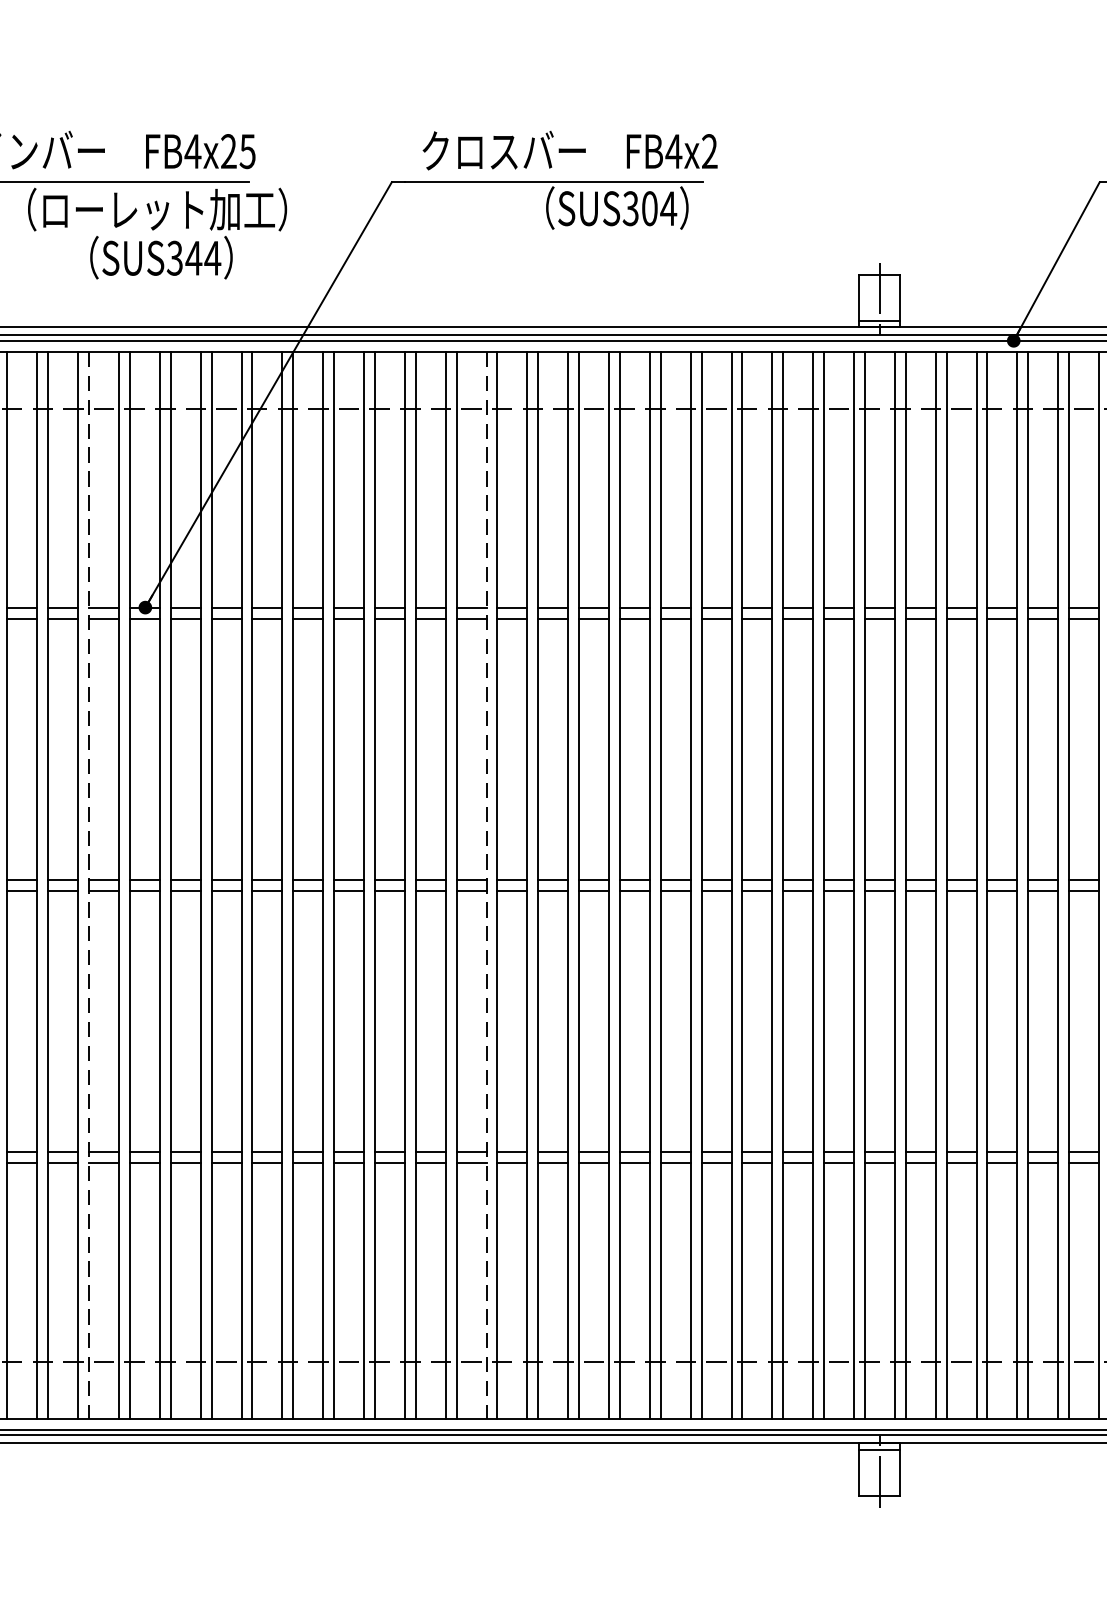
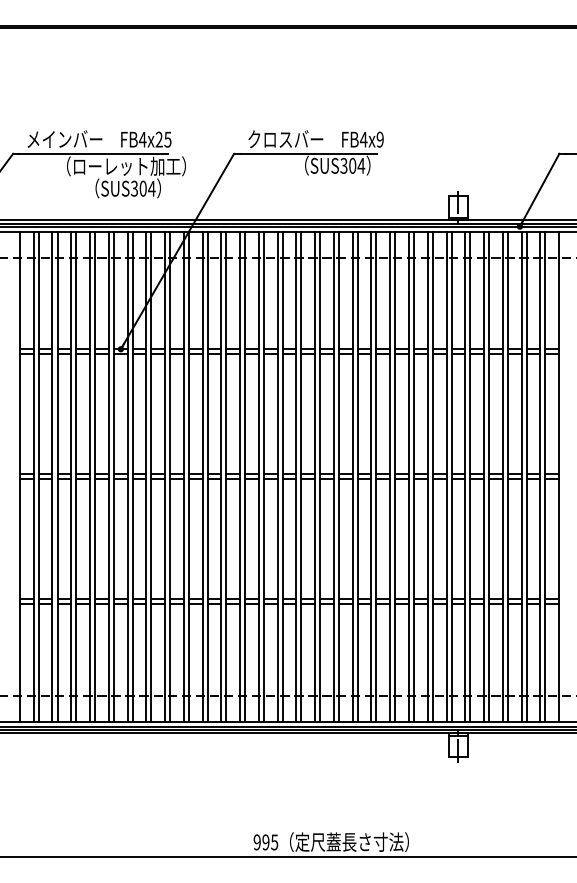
text: (708, 151) -> (379, 139), FB4x2 -> FB4x9
text: (194, 257) -> (143, 188), SUS344 -> SUS304
line: (90, 886) -> (95, 477), dashed -> solid
line: (486, 886) -> (277, 477), dashed -> solid

